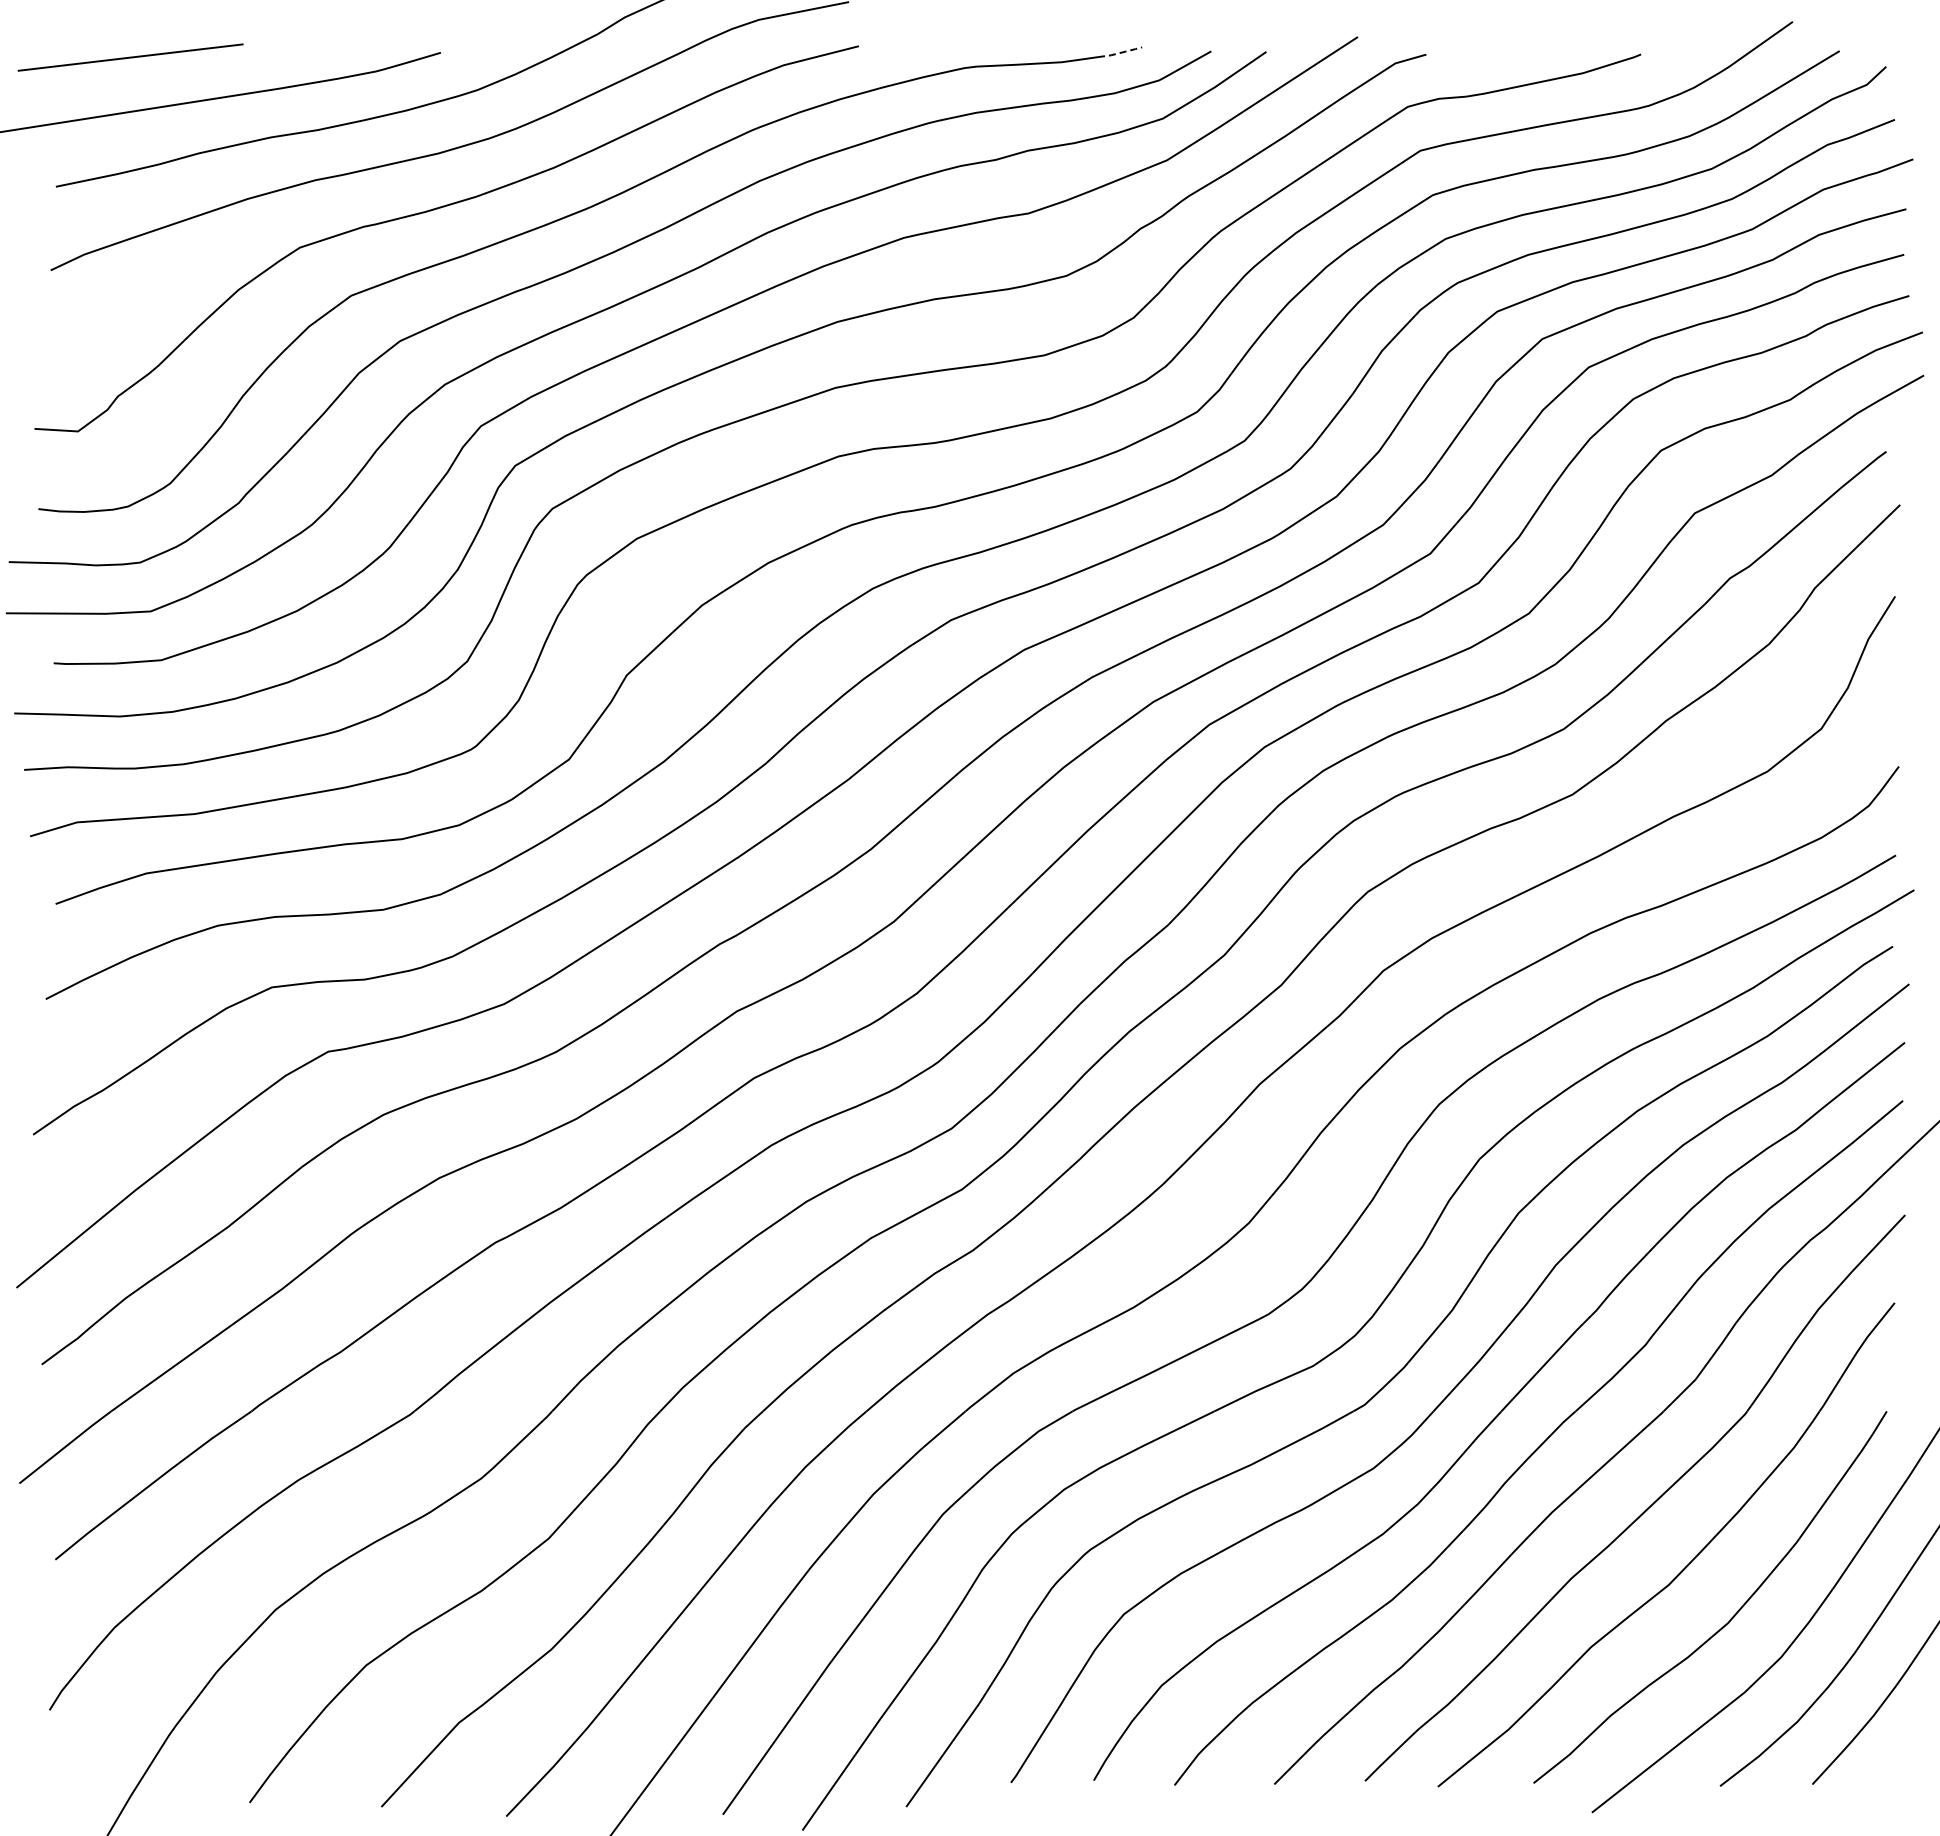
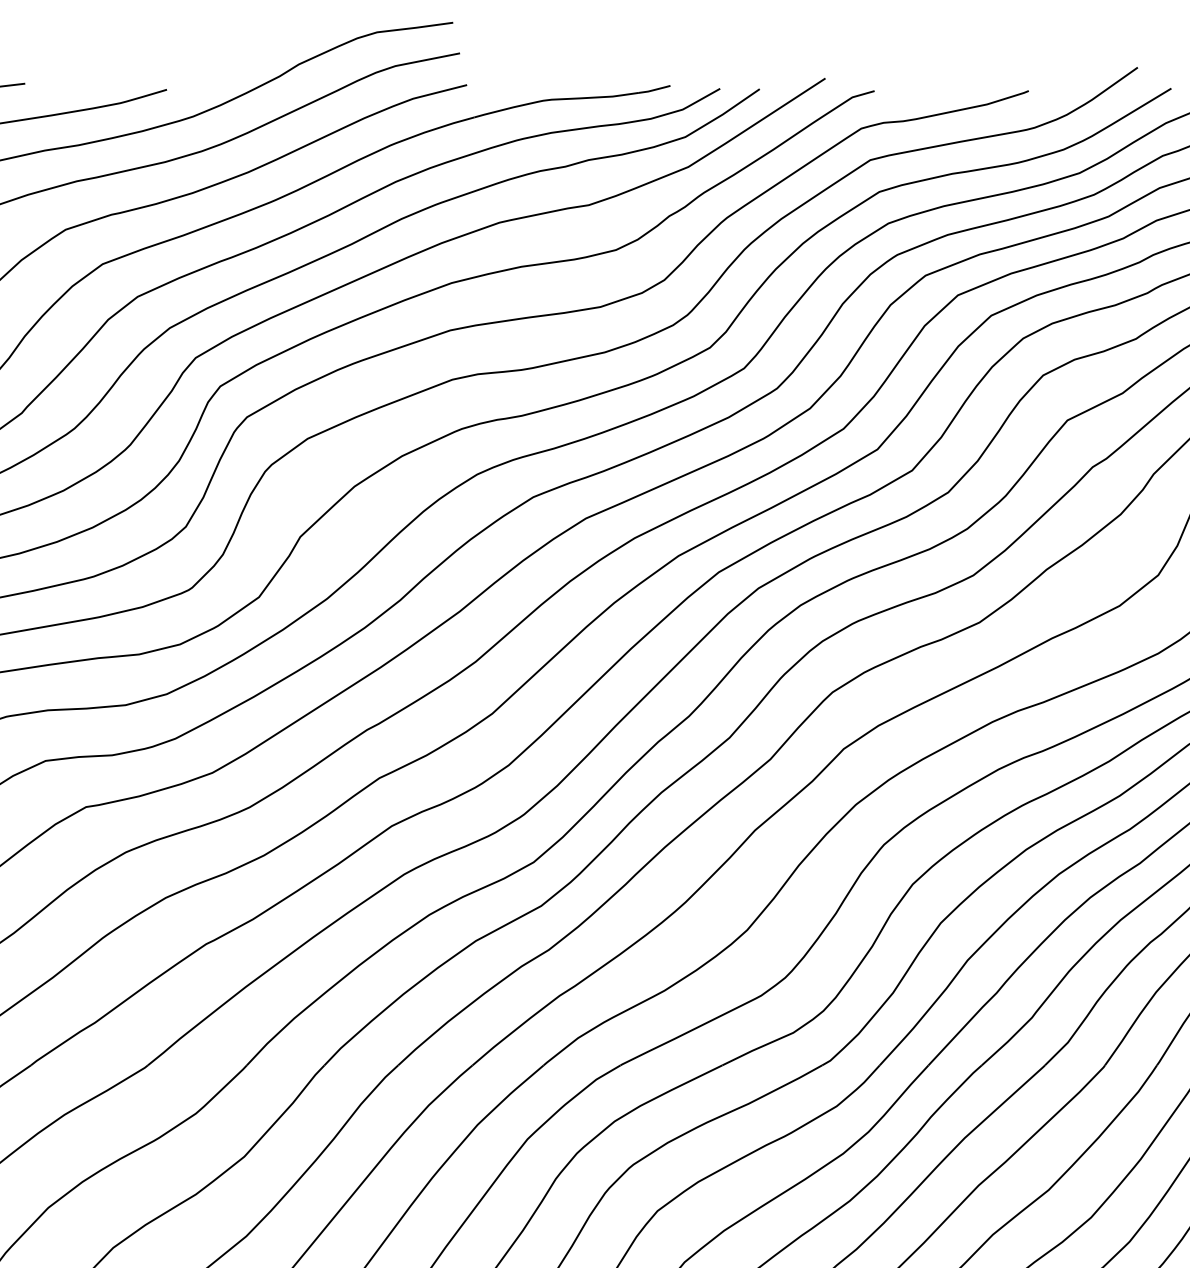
line: (1120, 52) -> (654, 89), dashed -> solid

